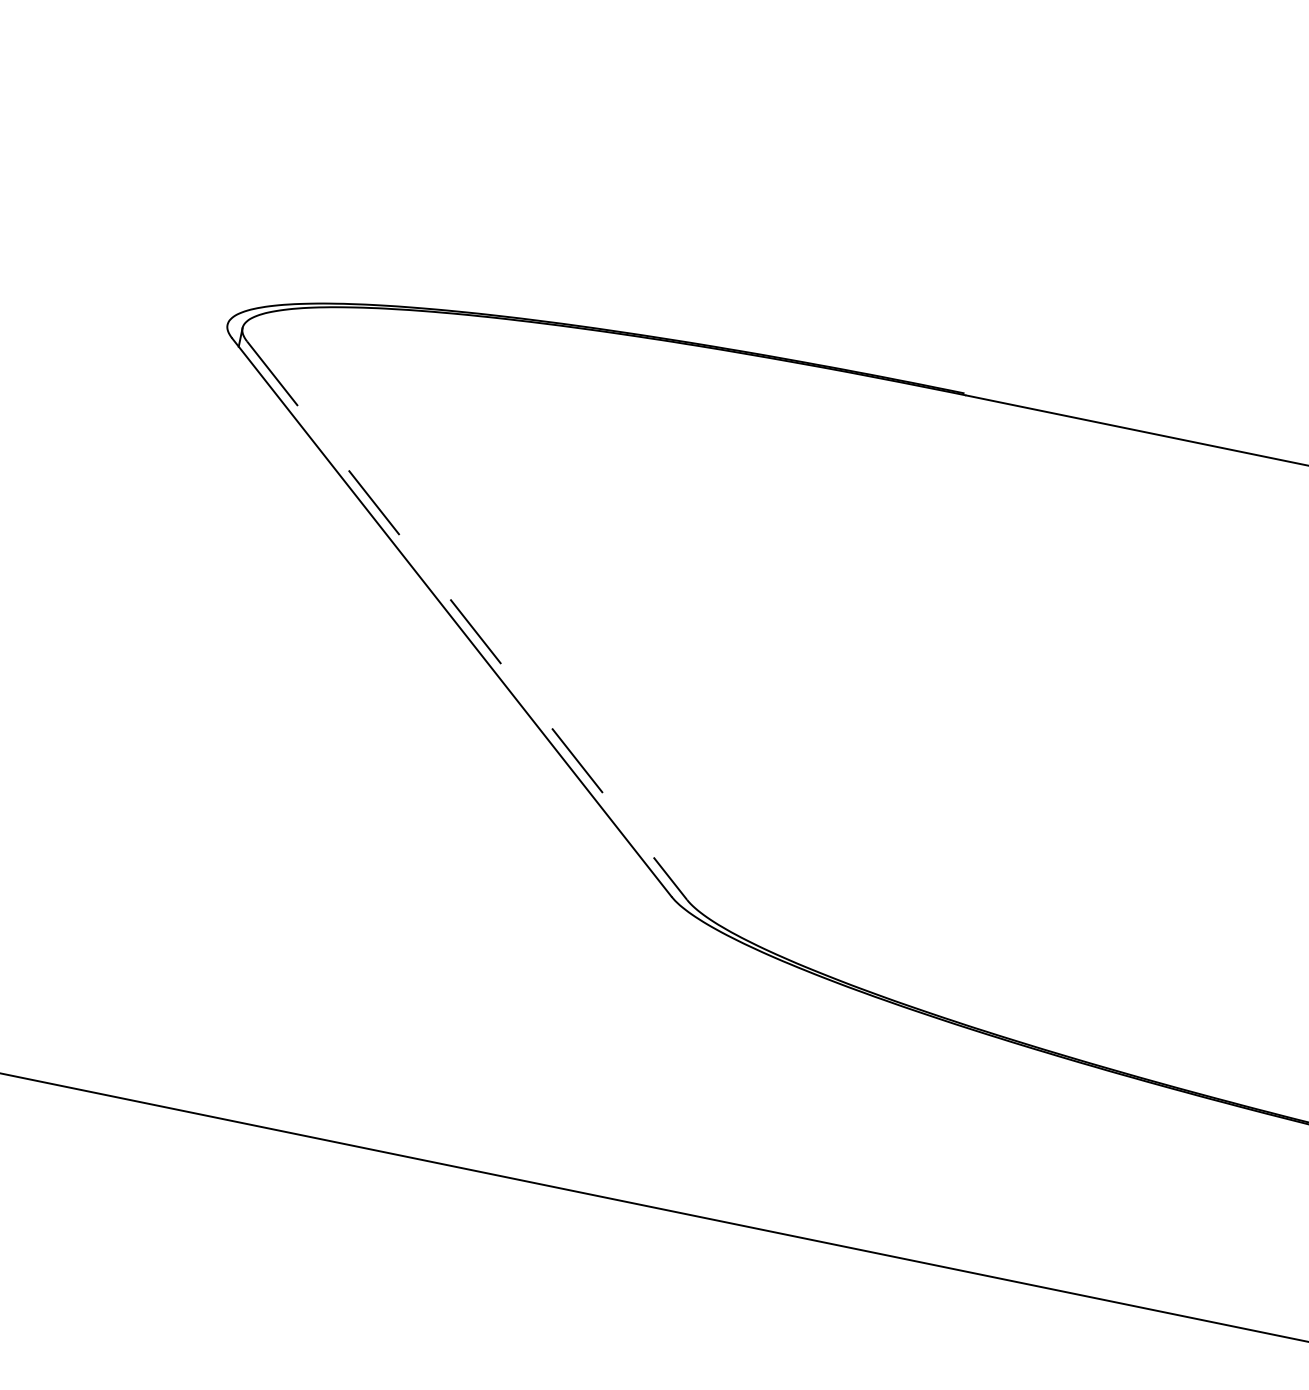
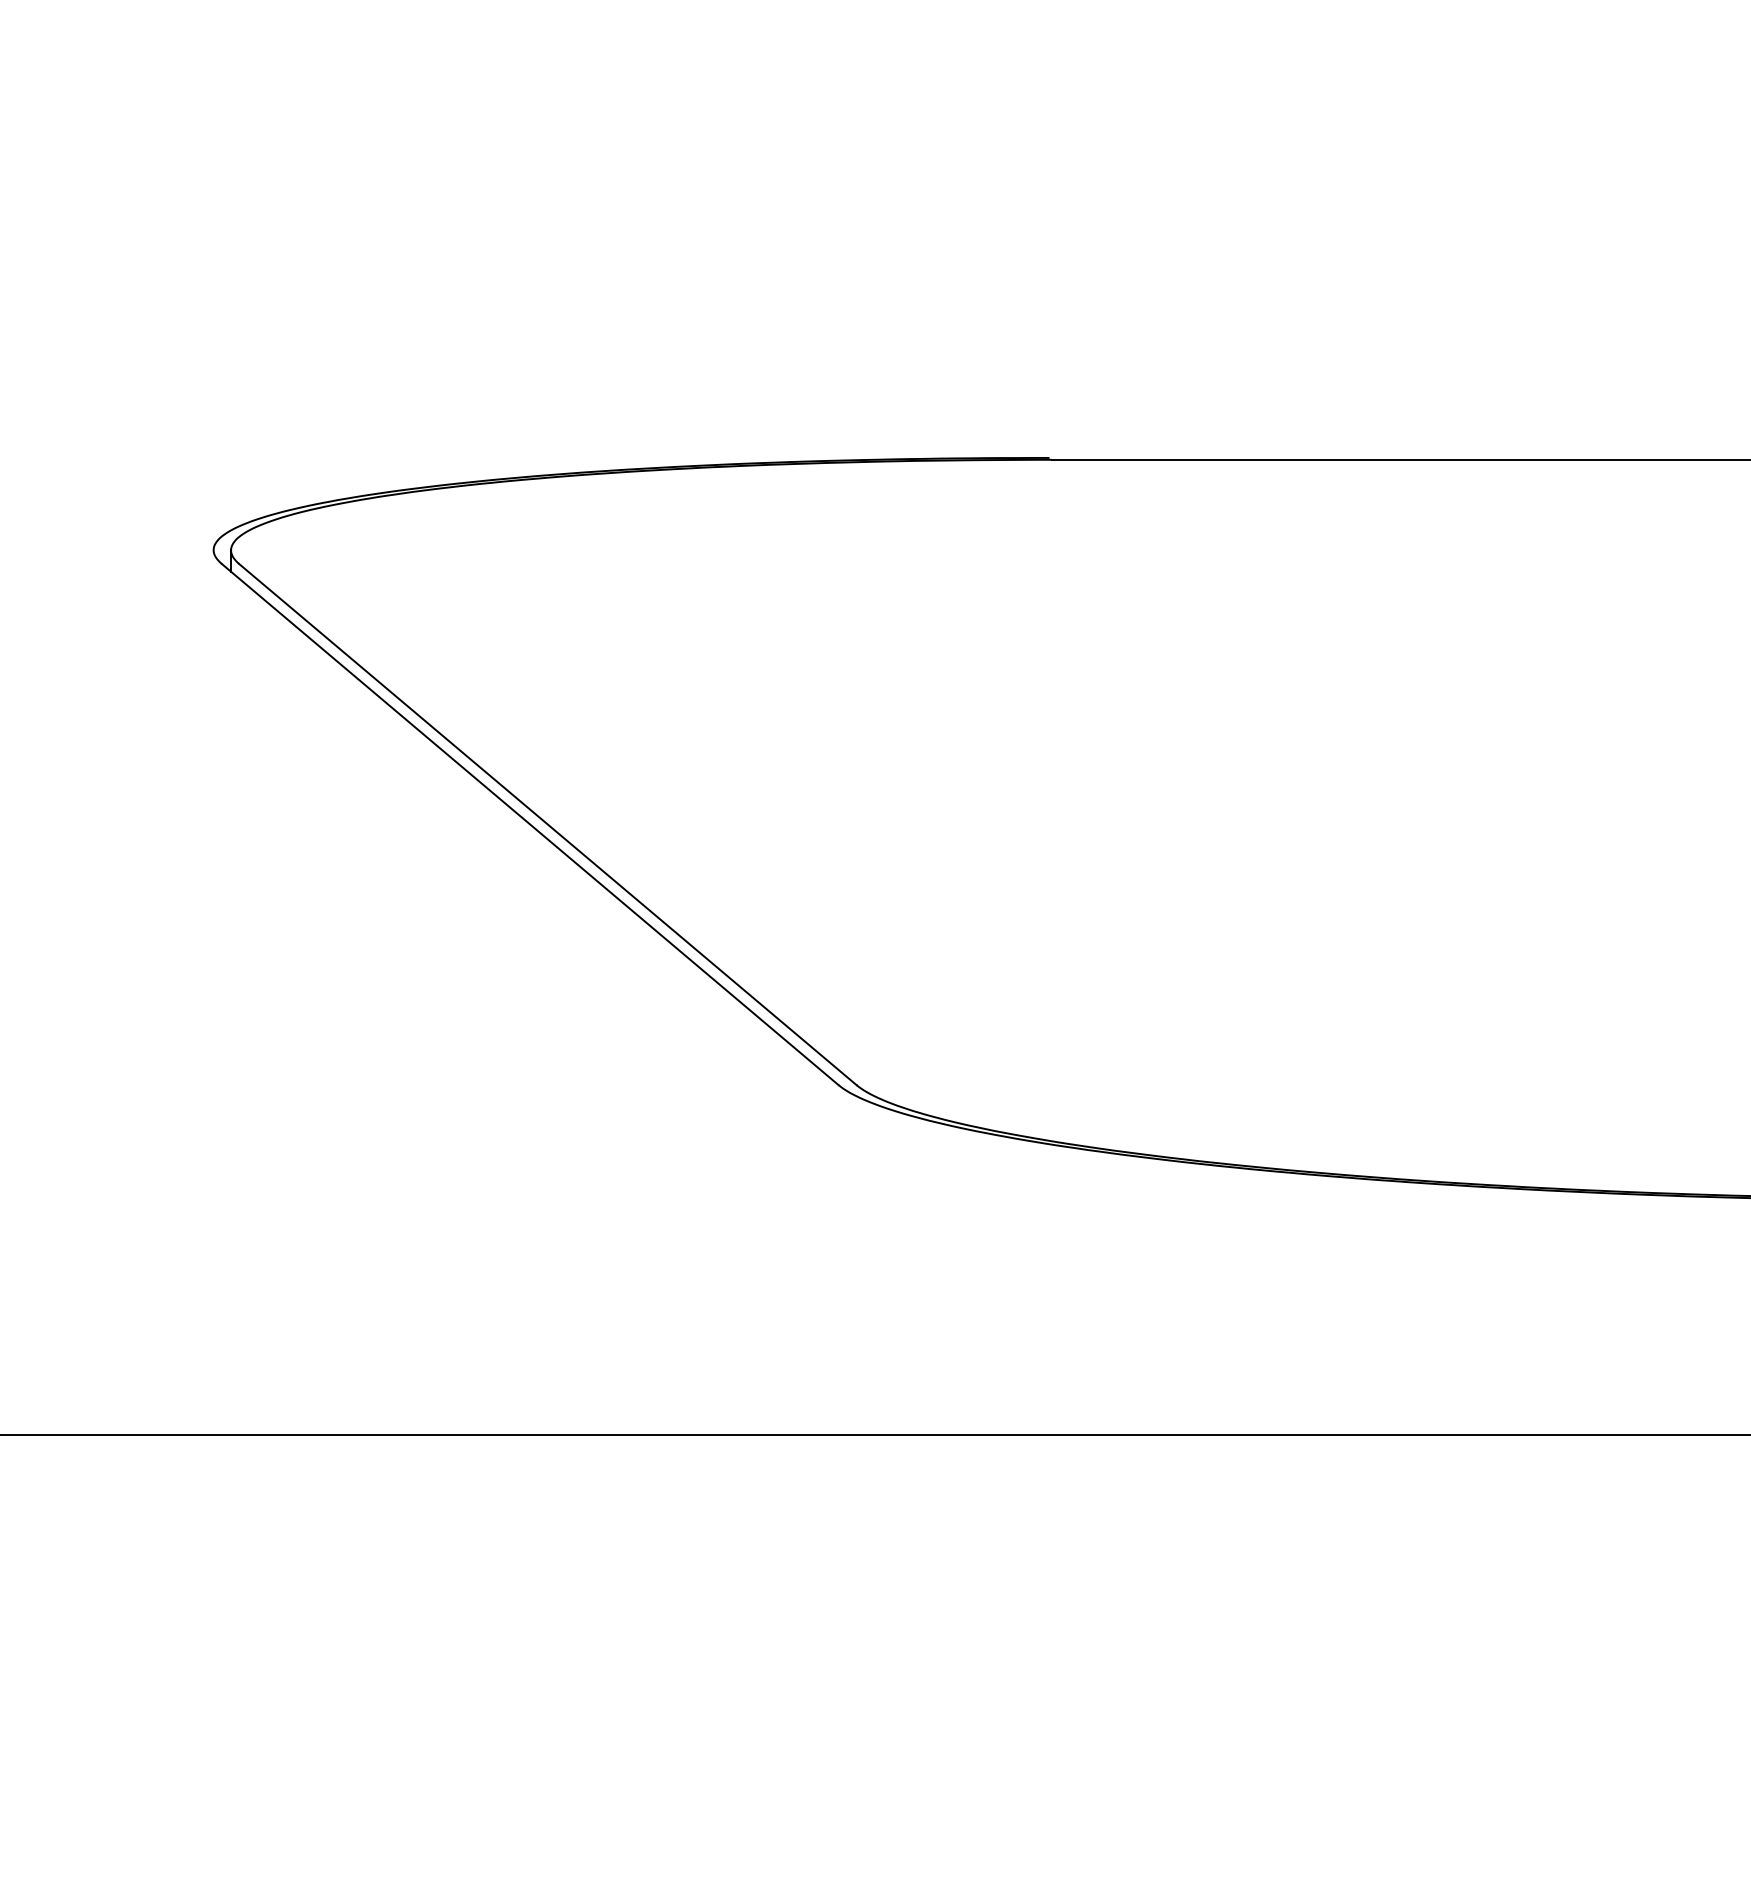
line: (466, 620) -> (547, 824), dashed -> solid

